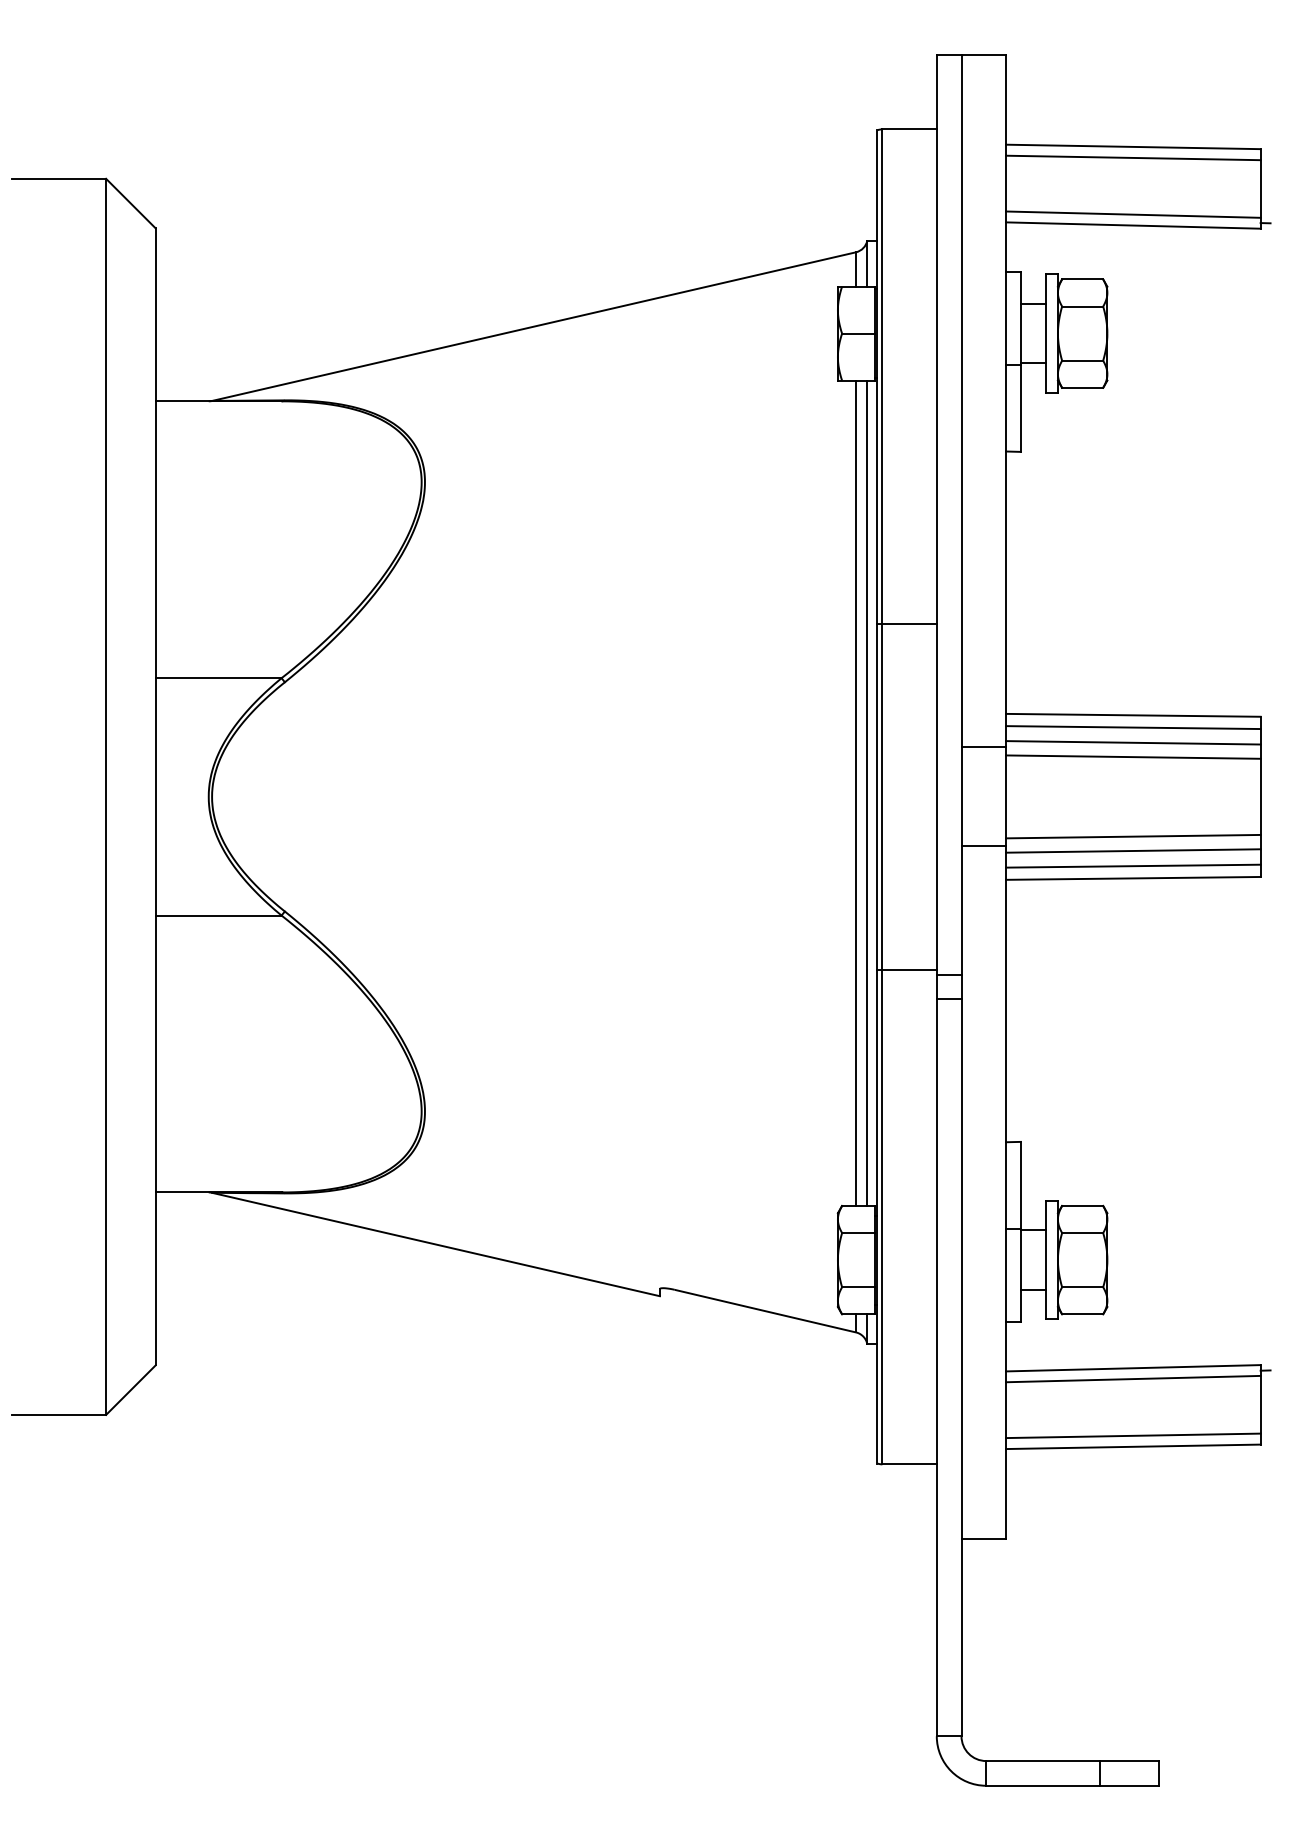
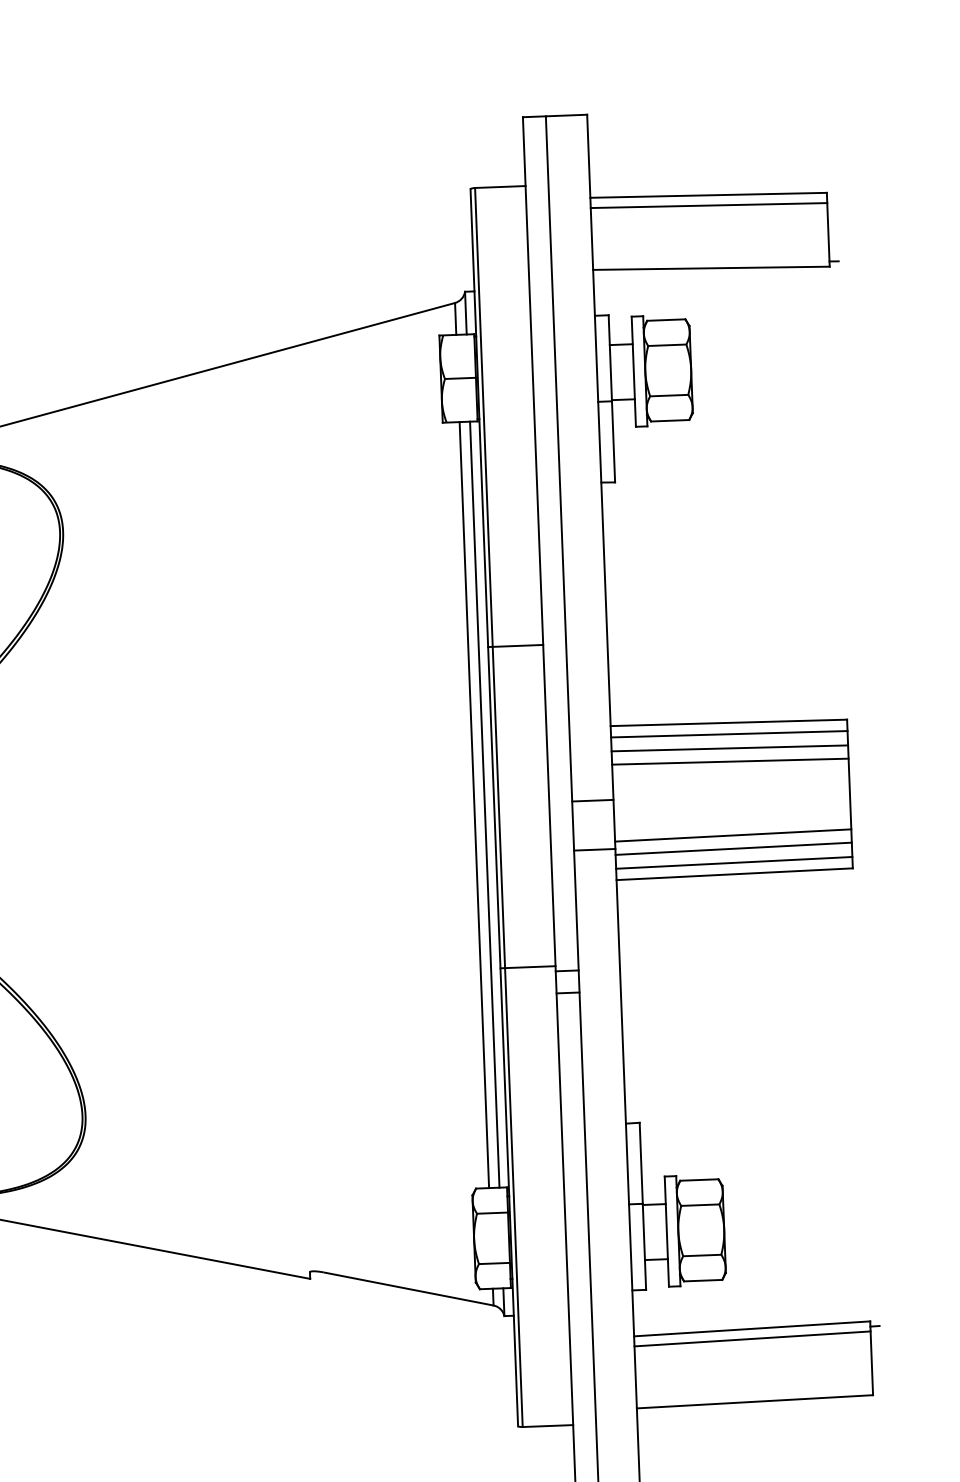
line: (1133, 214) -> (711, 258), removed
line: (983, 747) -> (592, 800), moved
line: (1133, 1435) -> (754, 1391), removed

